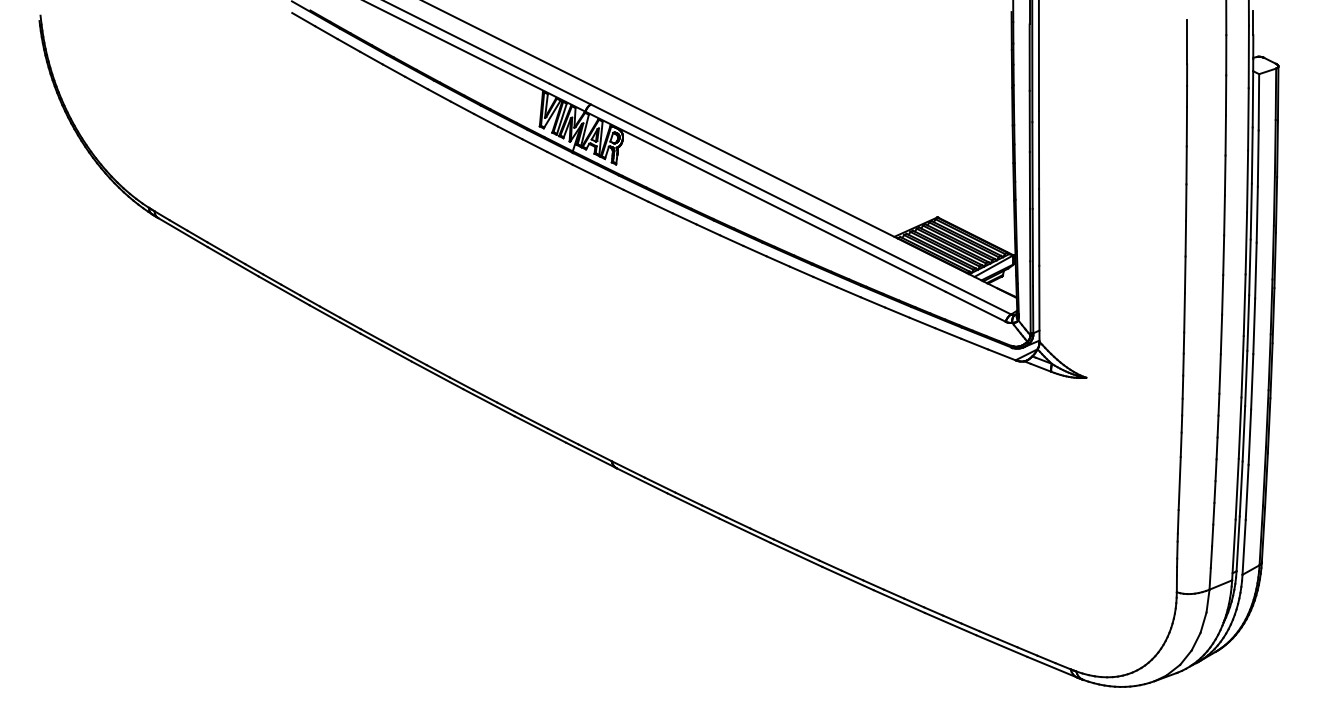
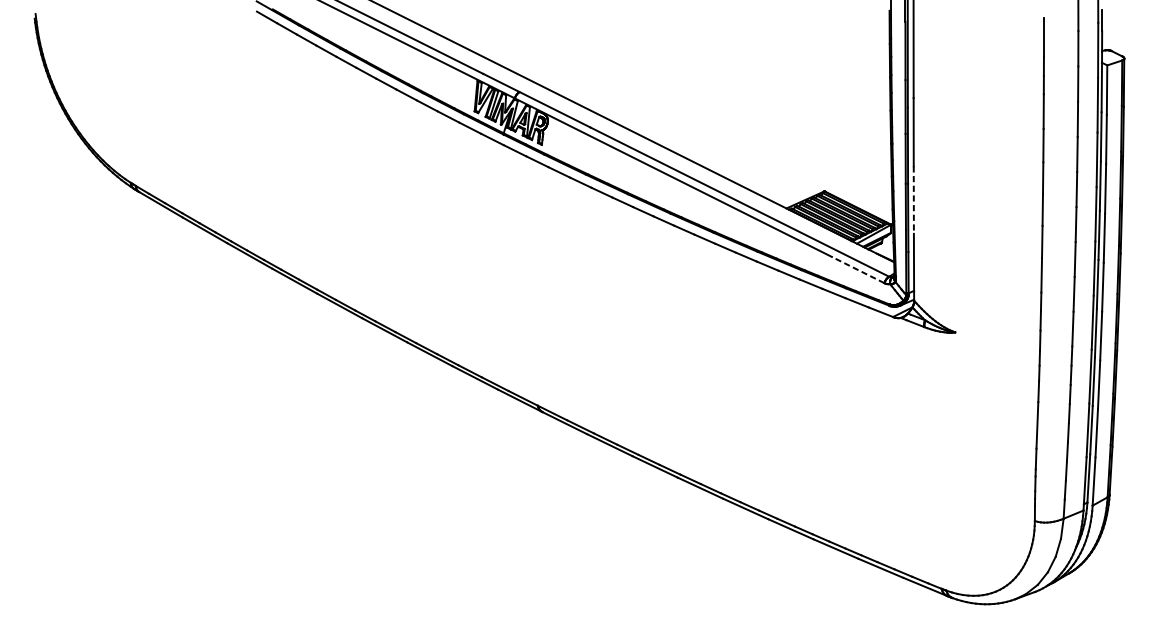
line: (1039, 227) -> (914, 200), solid -> dashed
line: (975, 306) -> (857, 269), solid -> dashed

